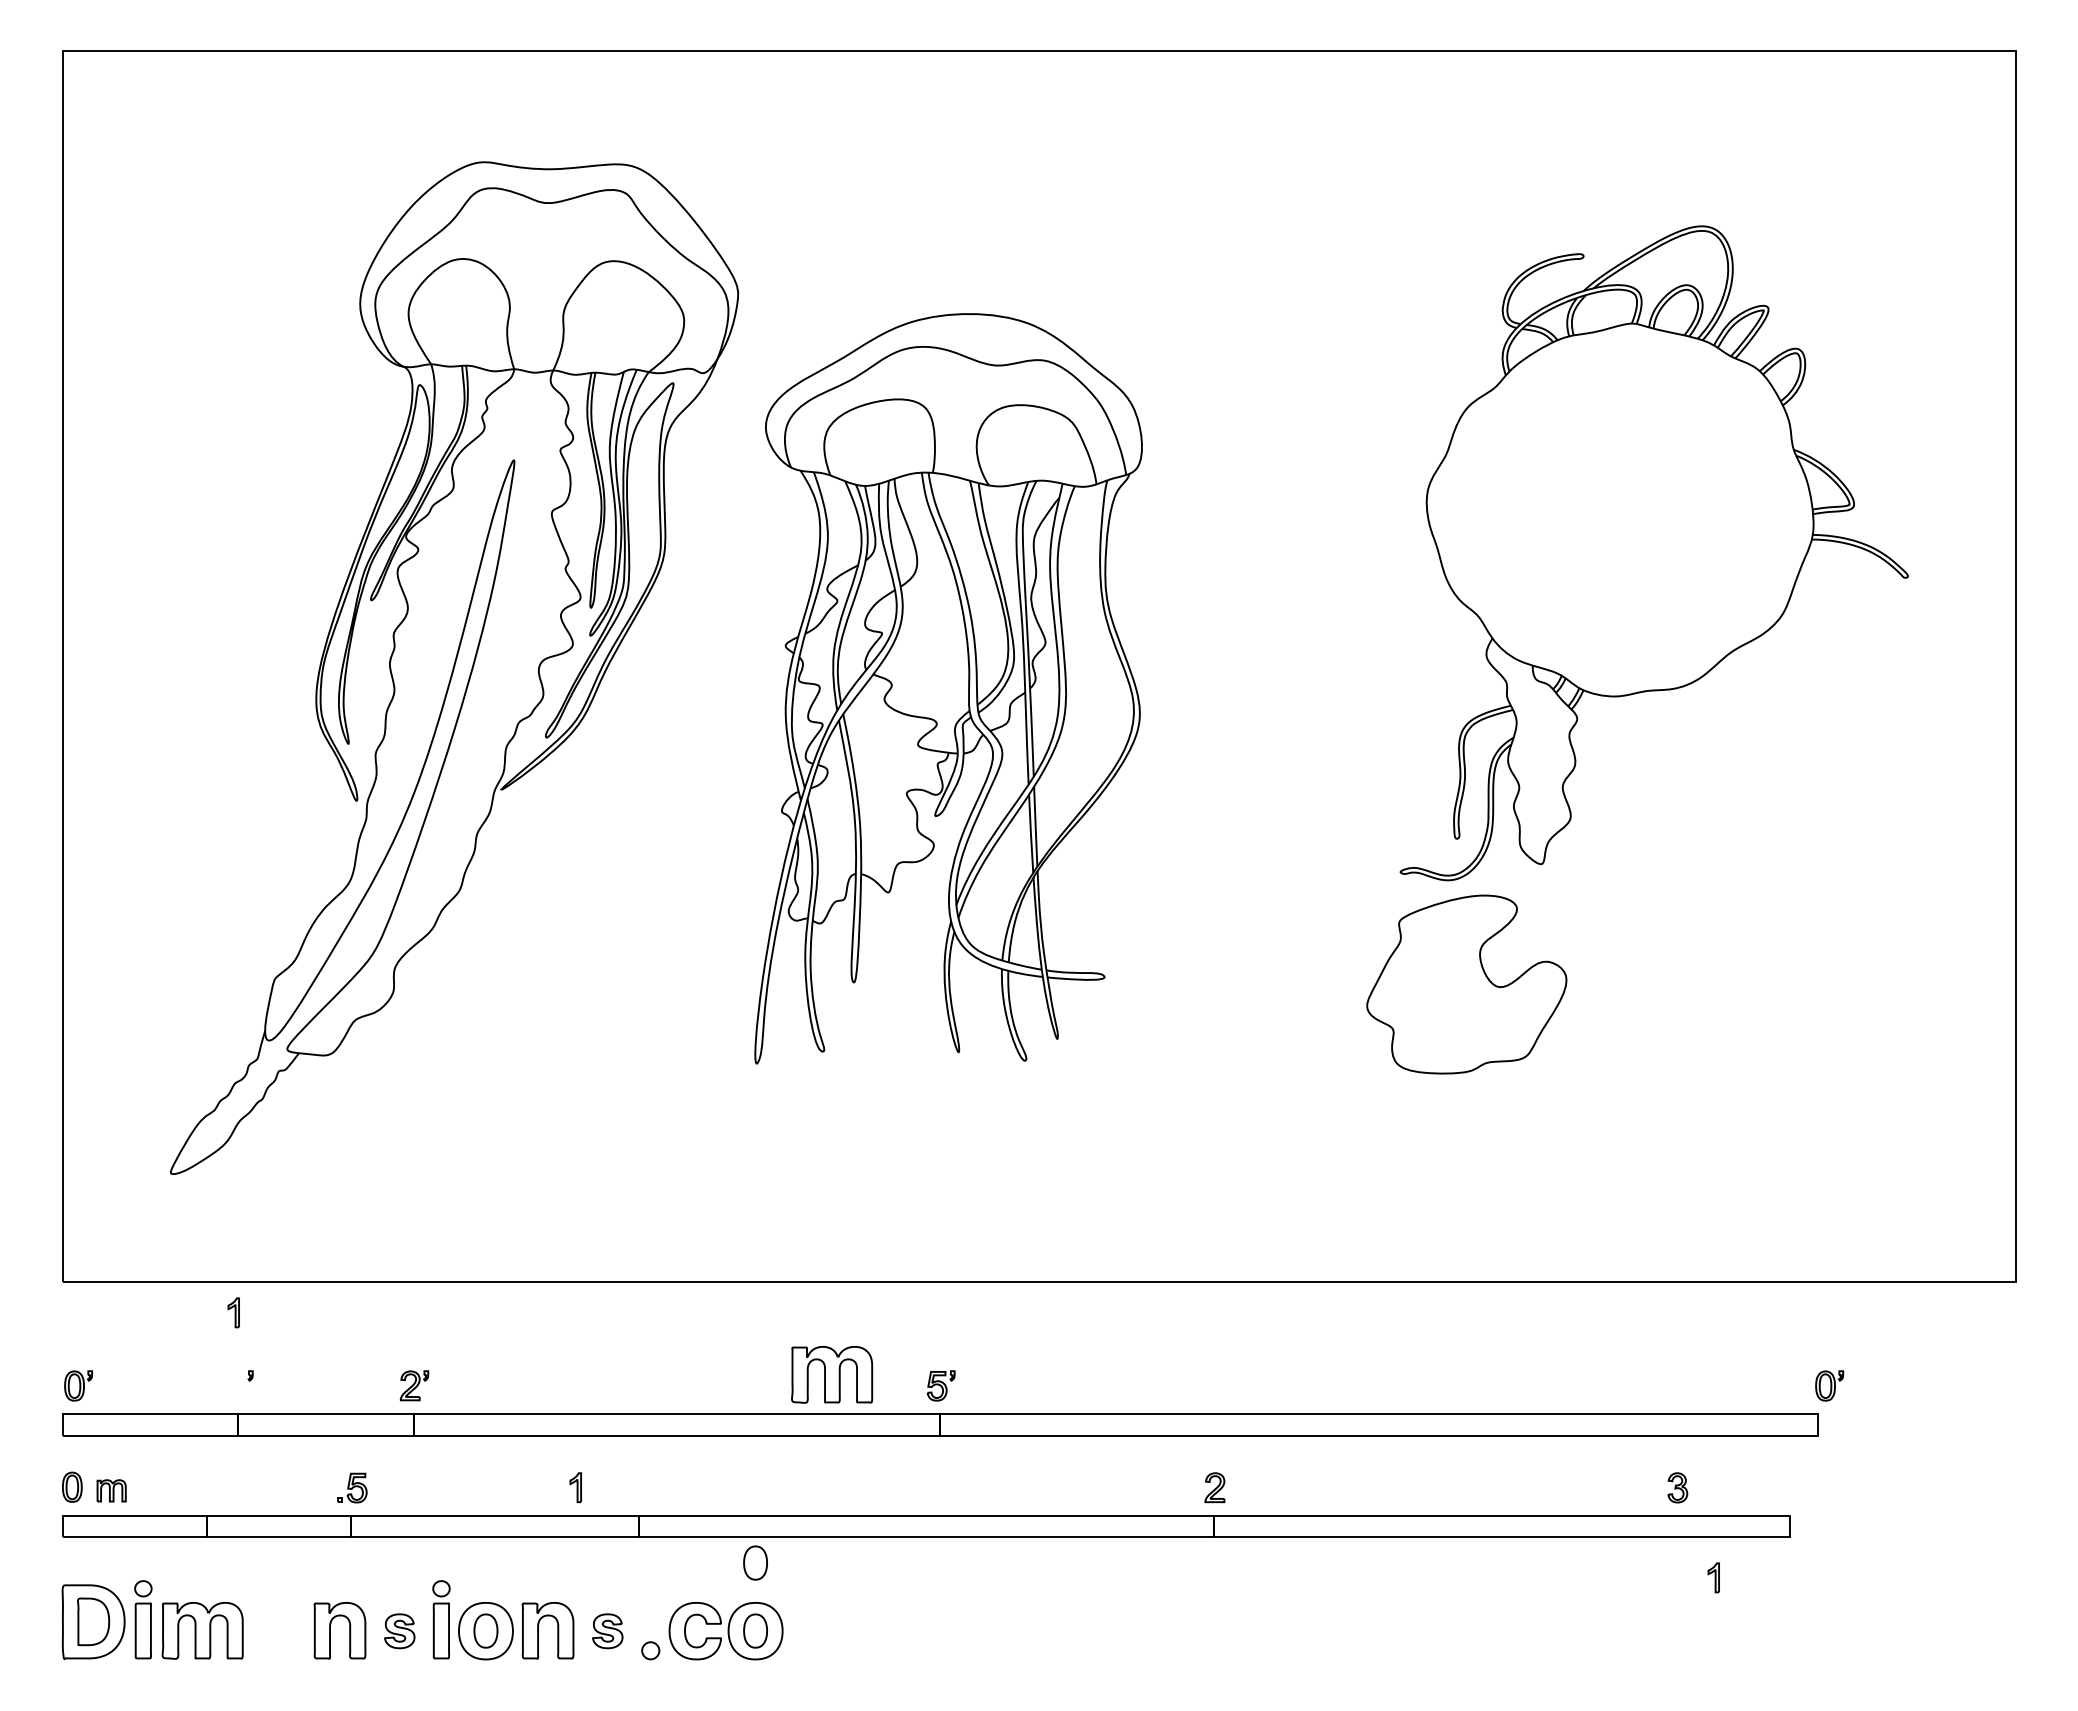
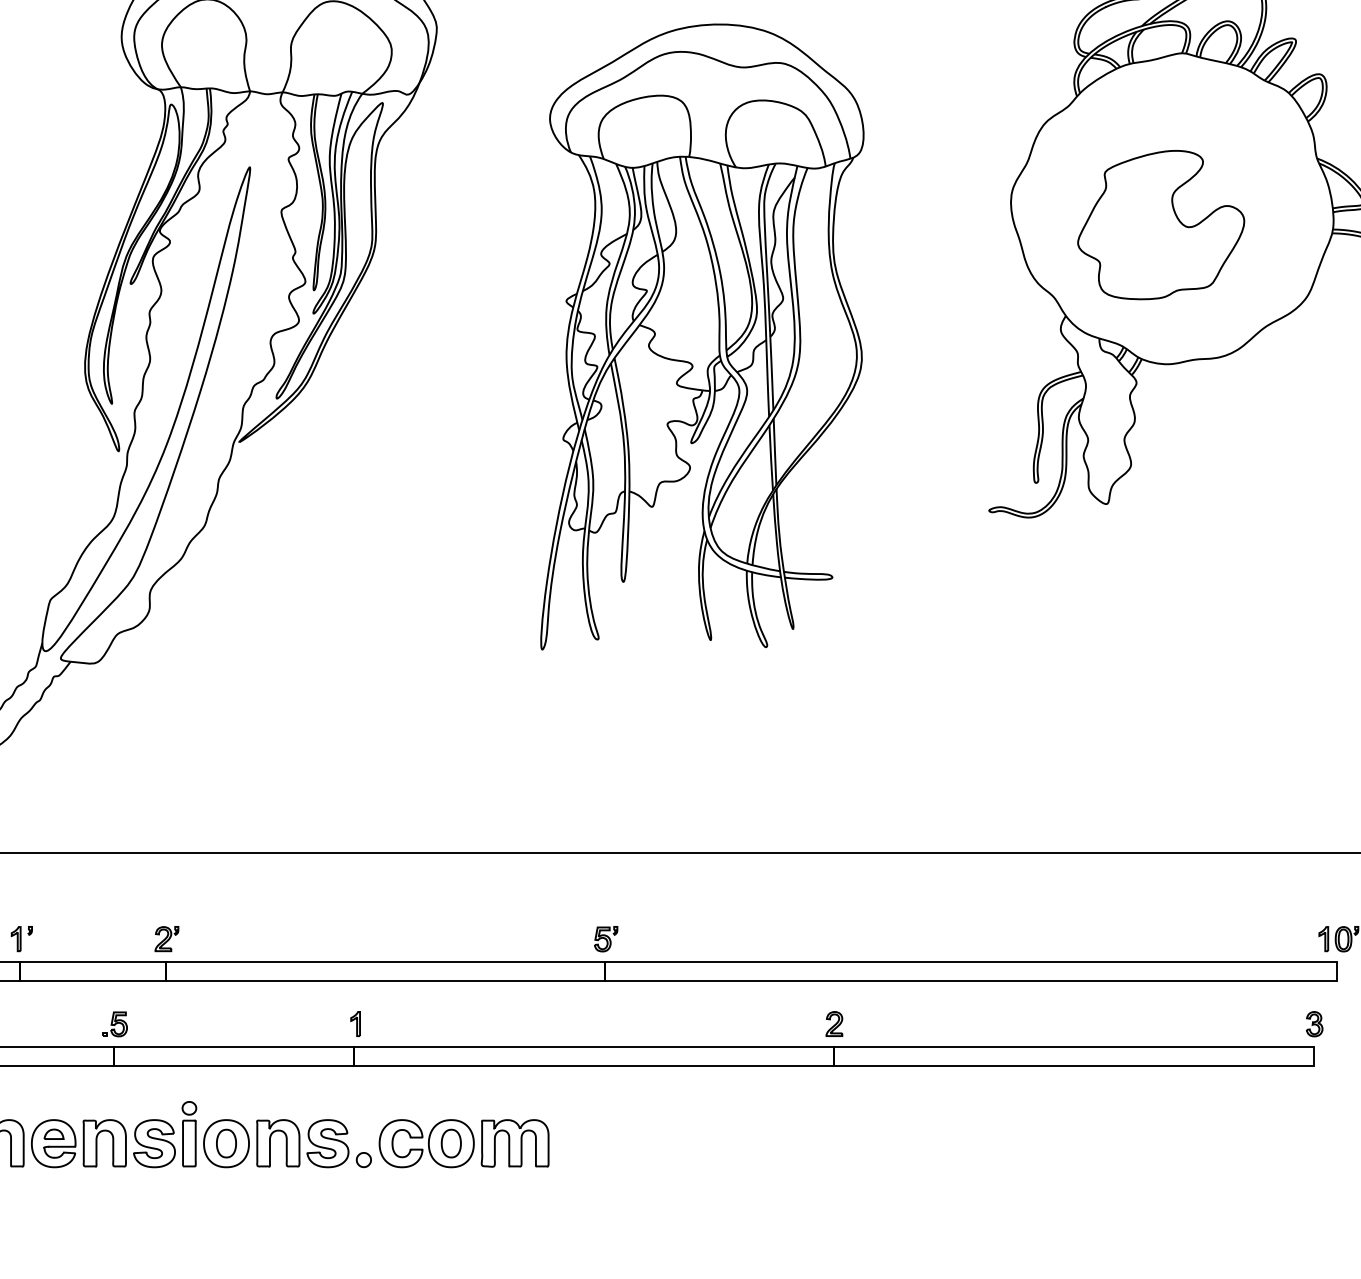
part: (948, 688) -> (702, 336), moved
part: (1466, 984) -> (1160, 225), moved
part: (233, 1312) -> (15, 938), moved
part: (832, 1374) -> (515, 1143), moved
part: (575, 1487) -> (355, 1023), moved
part: (1677, 1487) -> (1314, 1023), moved
part: (755, 1562) -> (451, 1086), removed
part: (1713, 1577) -> (1323, 938), moved
part: (278, 1631) -> (53, 1143), added
part: (399, 1631) -> (154, 1143), size x1.67
part: (607, 1631) -> (327, 1143), size x1.67

